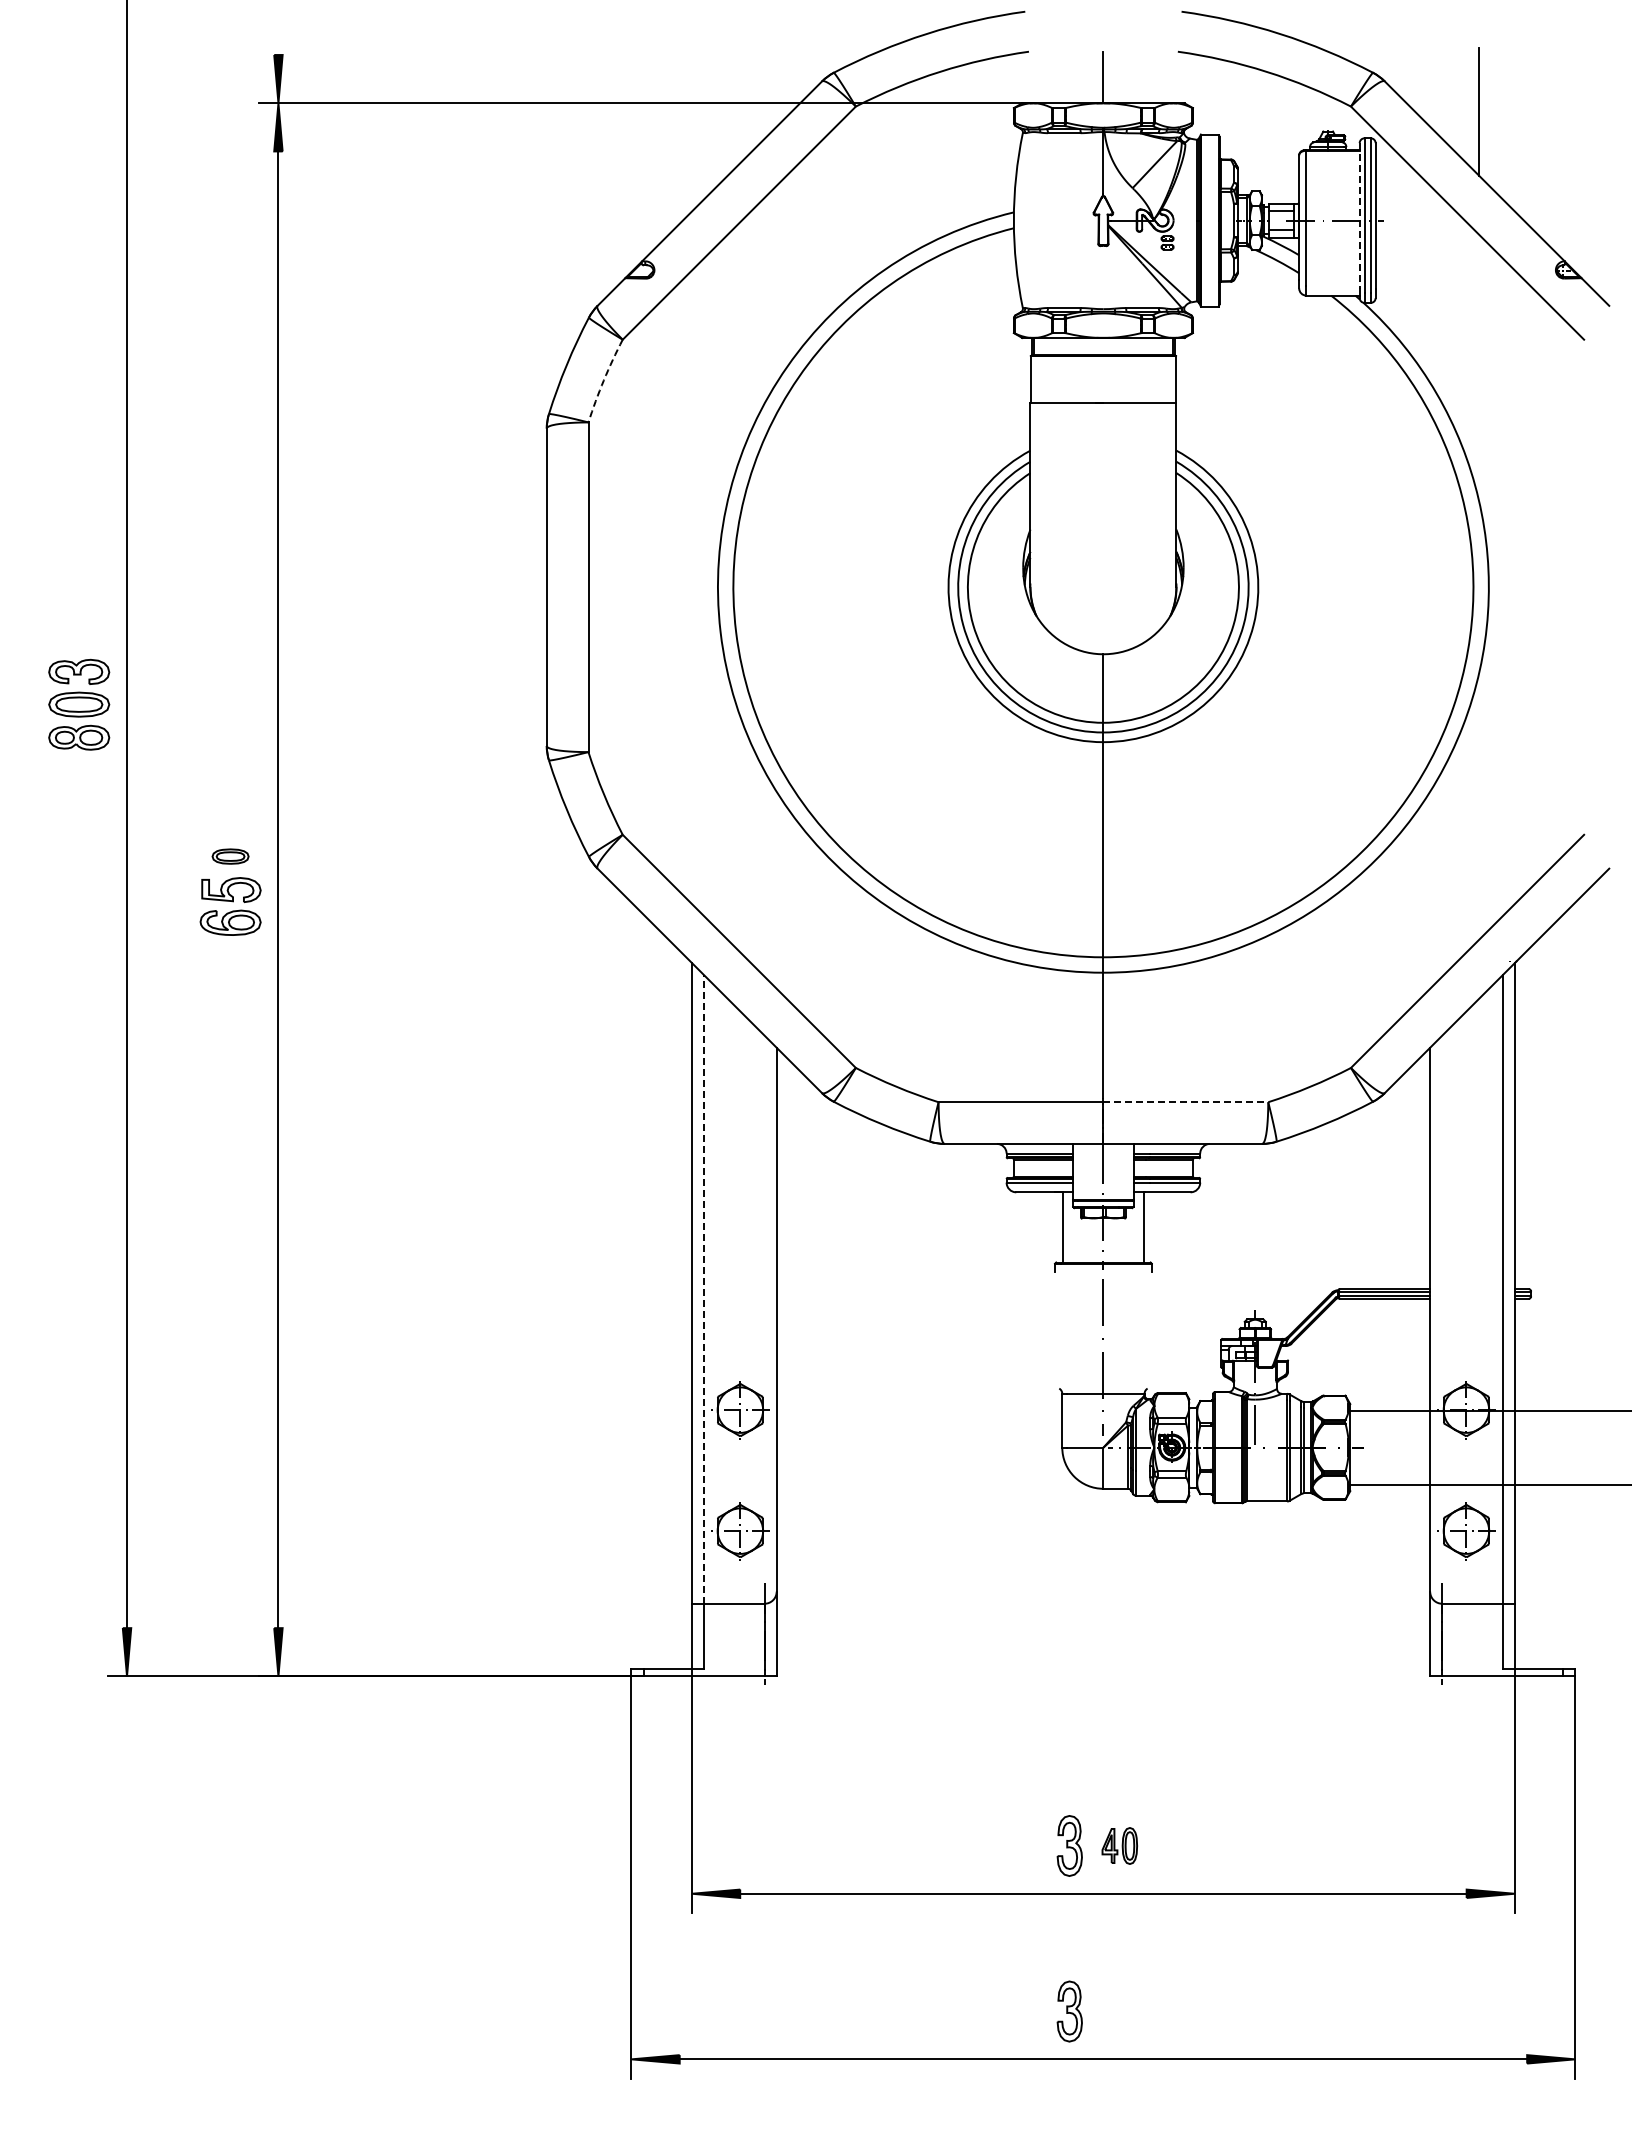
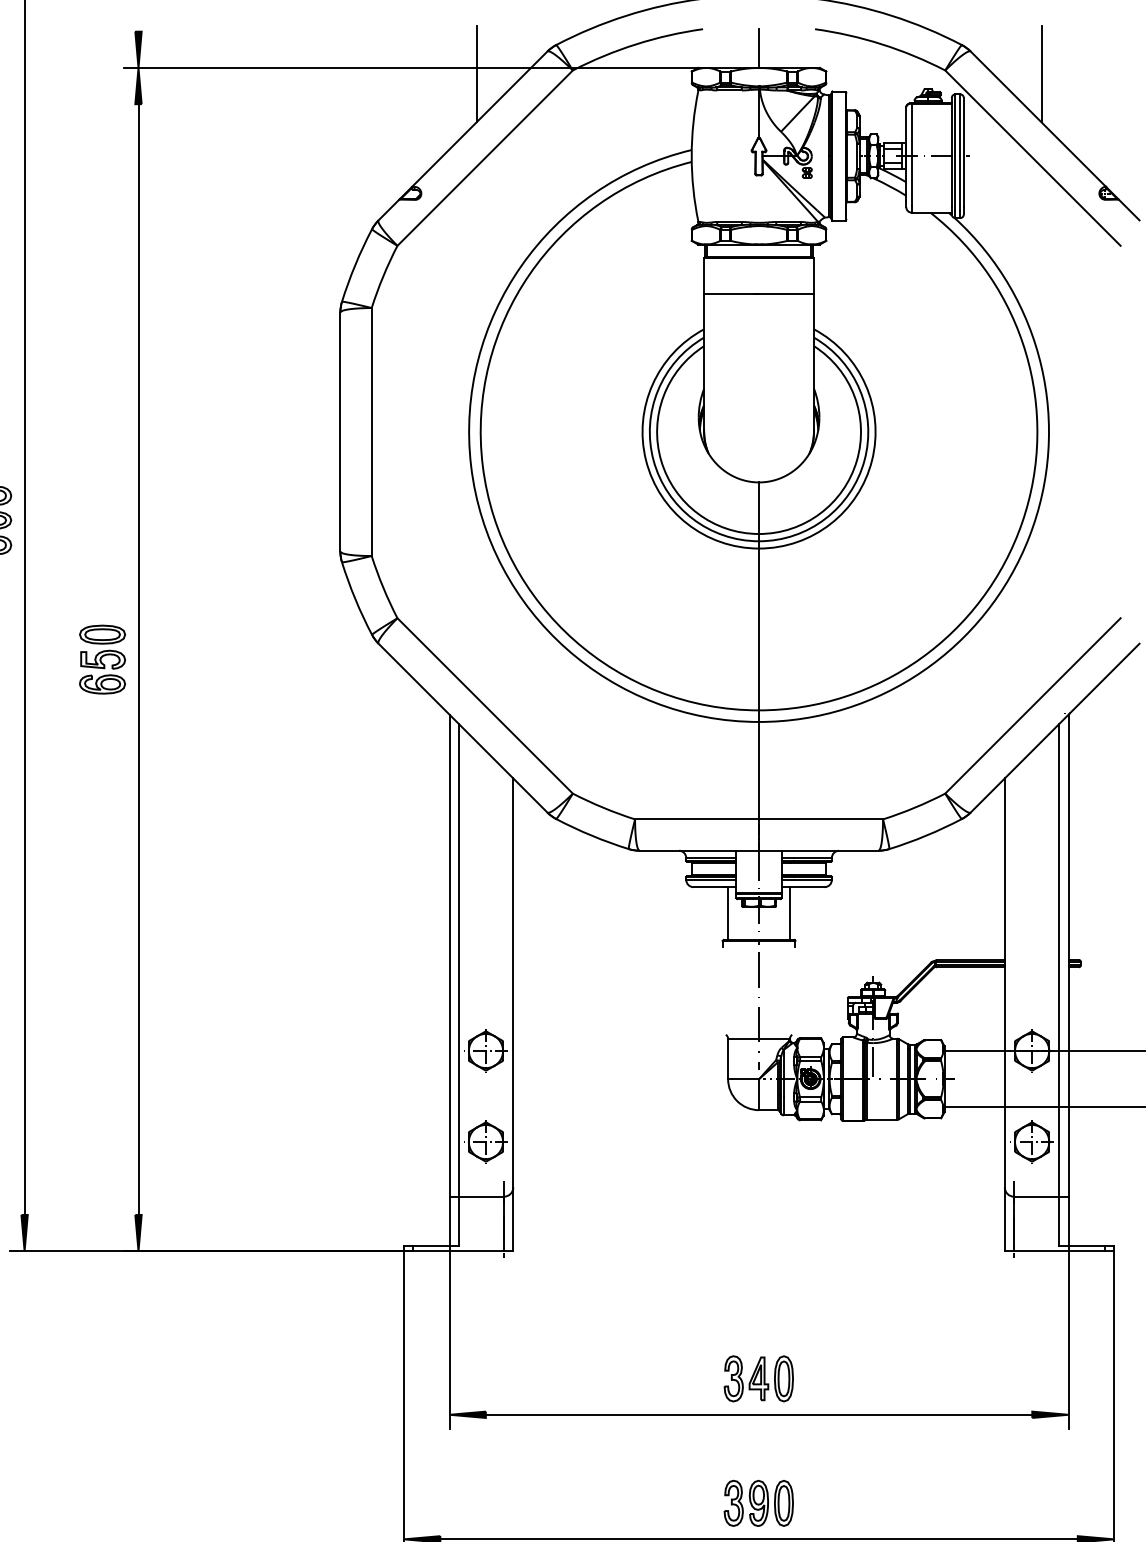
line: (727, 111) -> (476, 74), added
line: (1359, 215) -> (951, 152), dashed -> solid
arc: (603, 380) -> (383, 276), dashed -> solid
part: (230, 856) -> (102, 634), size x1.67
line: (1186, 1102) -> (821, 819), dashed -> solid
line: (704, 1288) -> (458, 959), dashed -> solid
part: (1119, 1845) -> (771, 1378), size x1.67
part: (1119, 2011) -> (771, 1503), added

